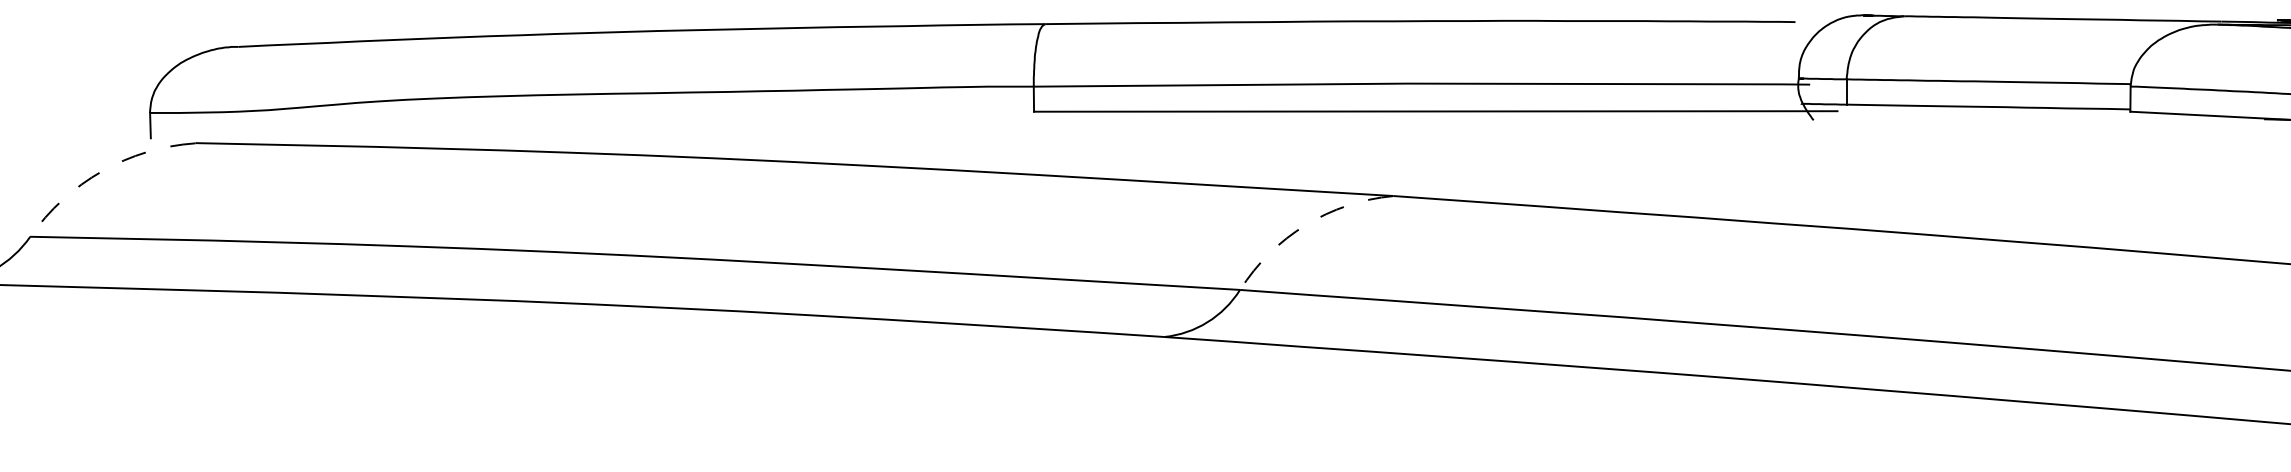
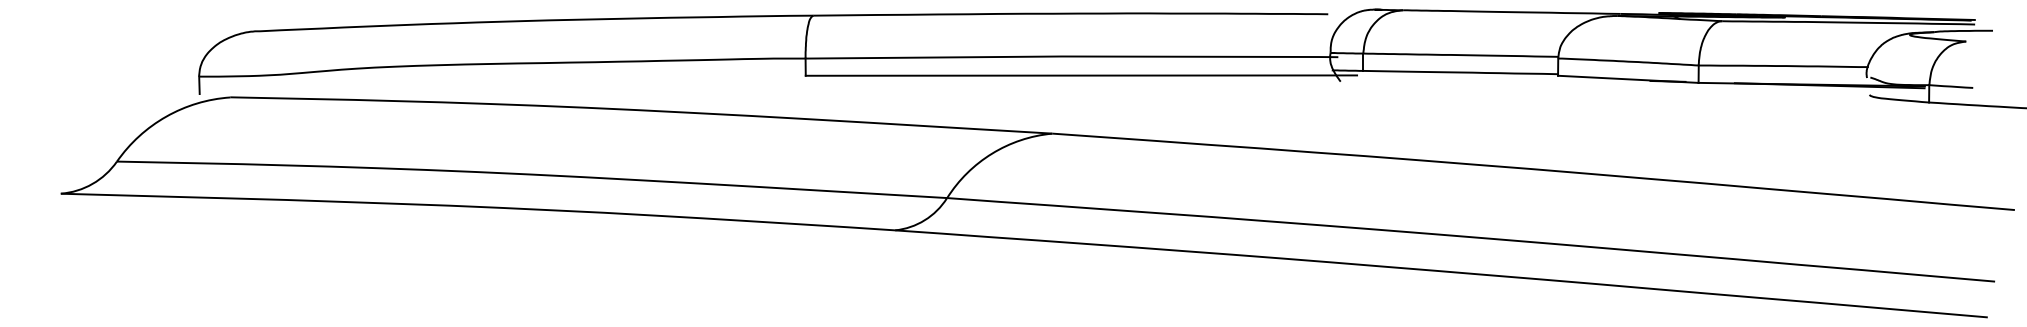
arc: (102, 171) -> (166, 116), dashed -> solid
arc: (1306, 224) -> (992, 153), dashed -> solid

